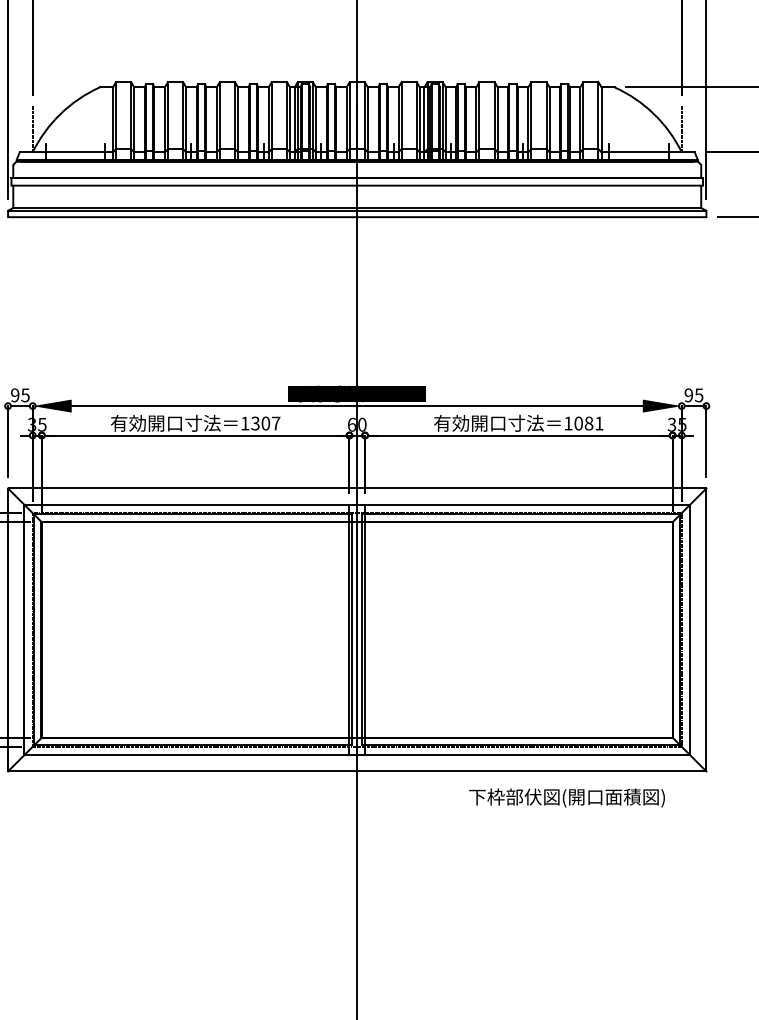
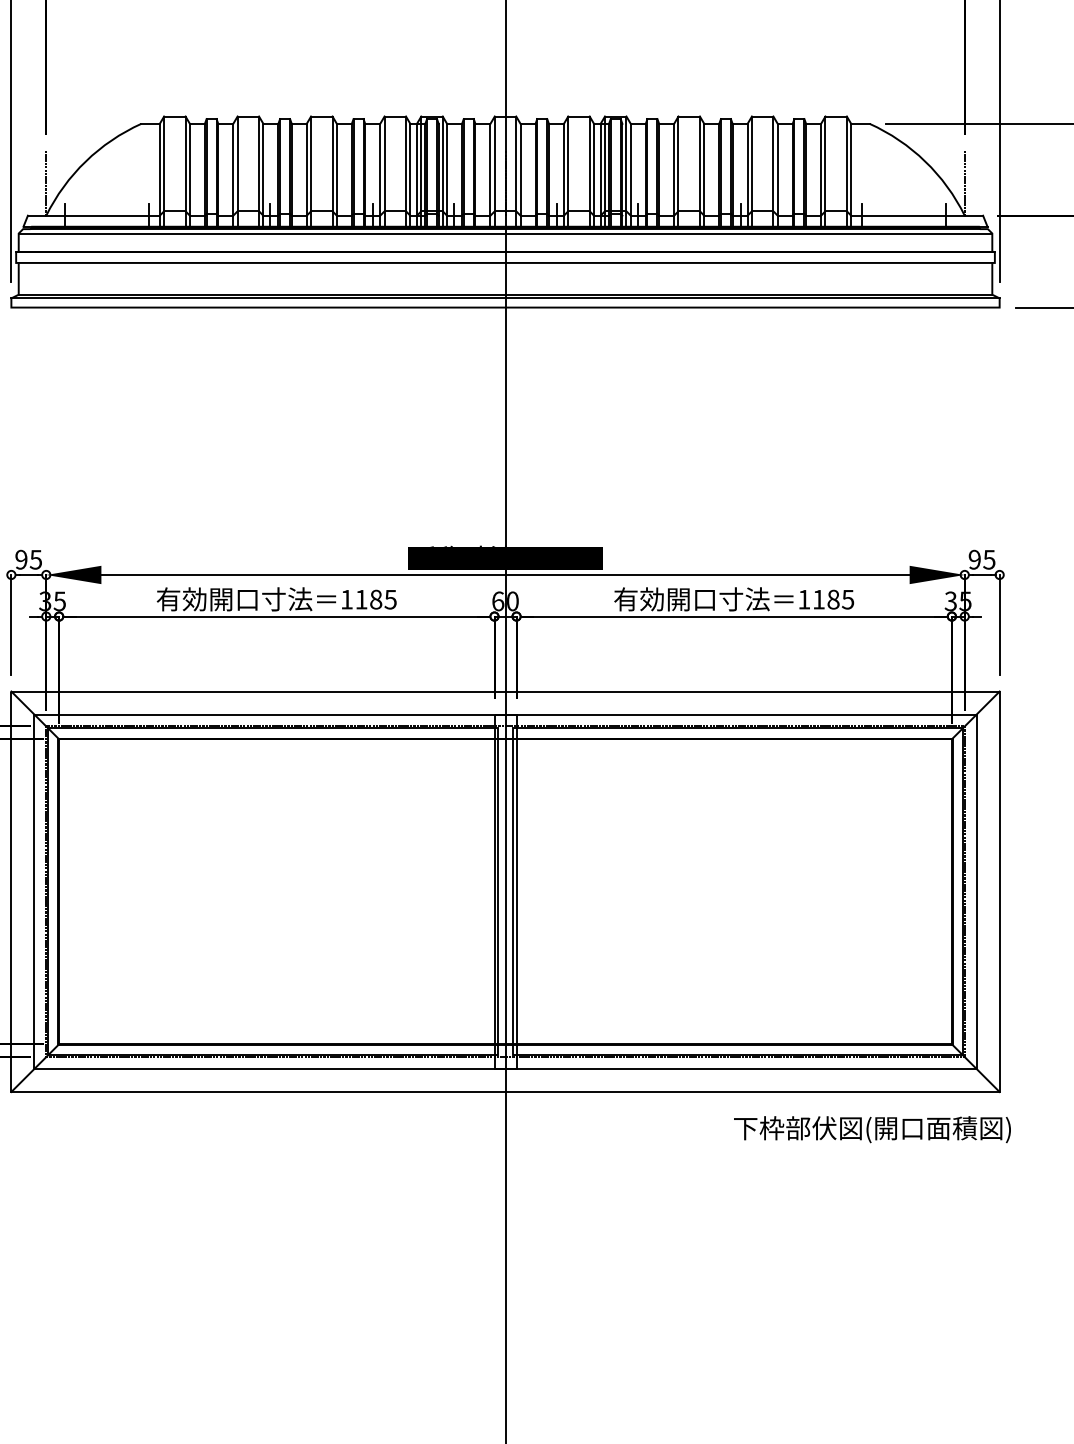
line: (357, 164) -> (505, 233), added
text: (265, 423) -> (375, 599), 1307 -> 1185
text: (589, 423) -> (833, 599), 1081 -> 1185
text: (567, 797) -> (872, 1129), moved

